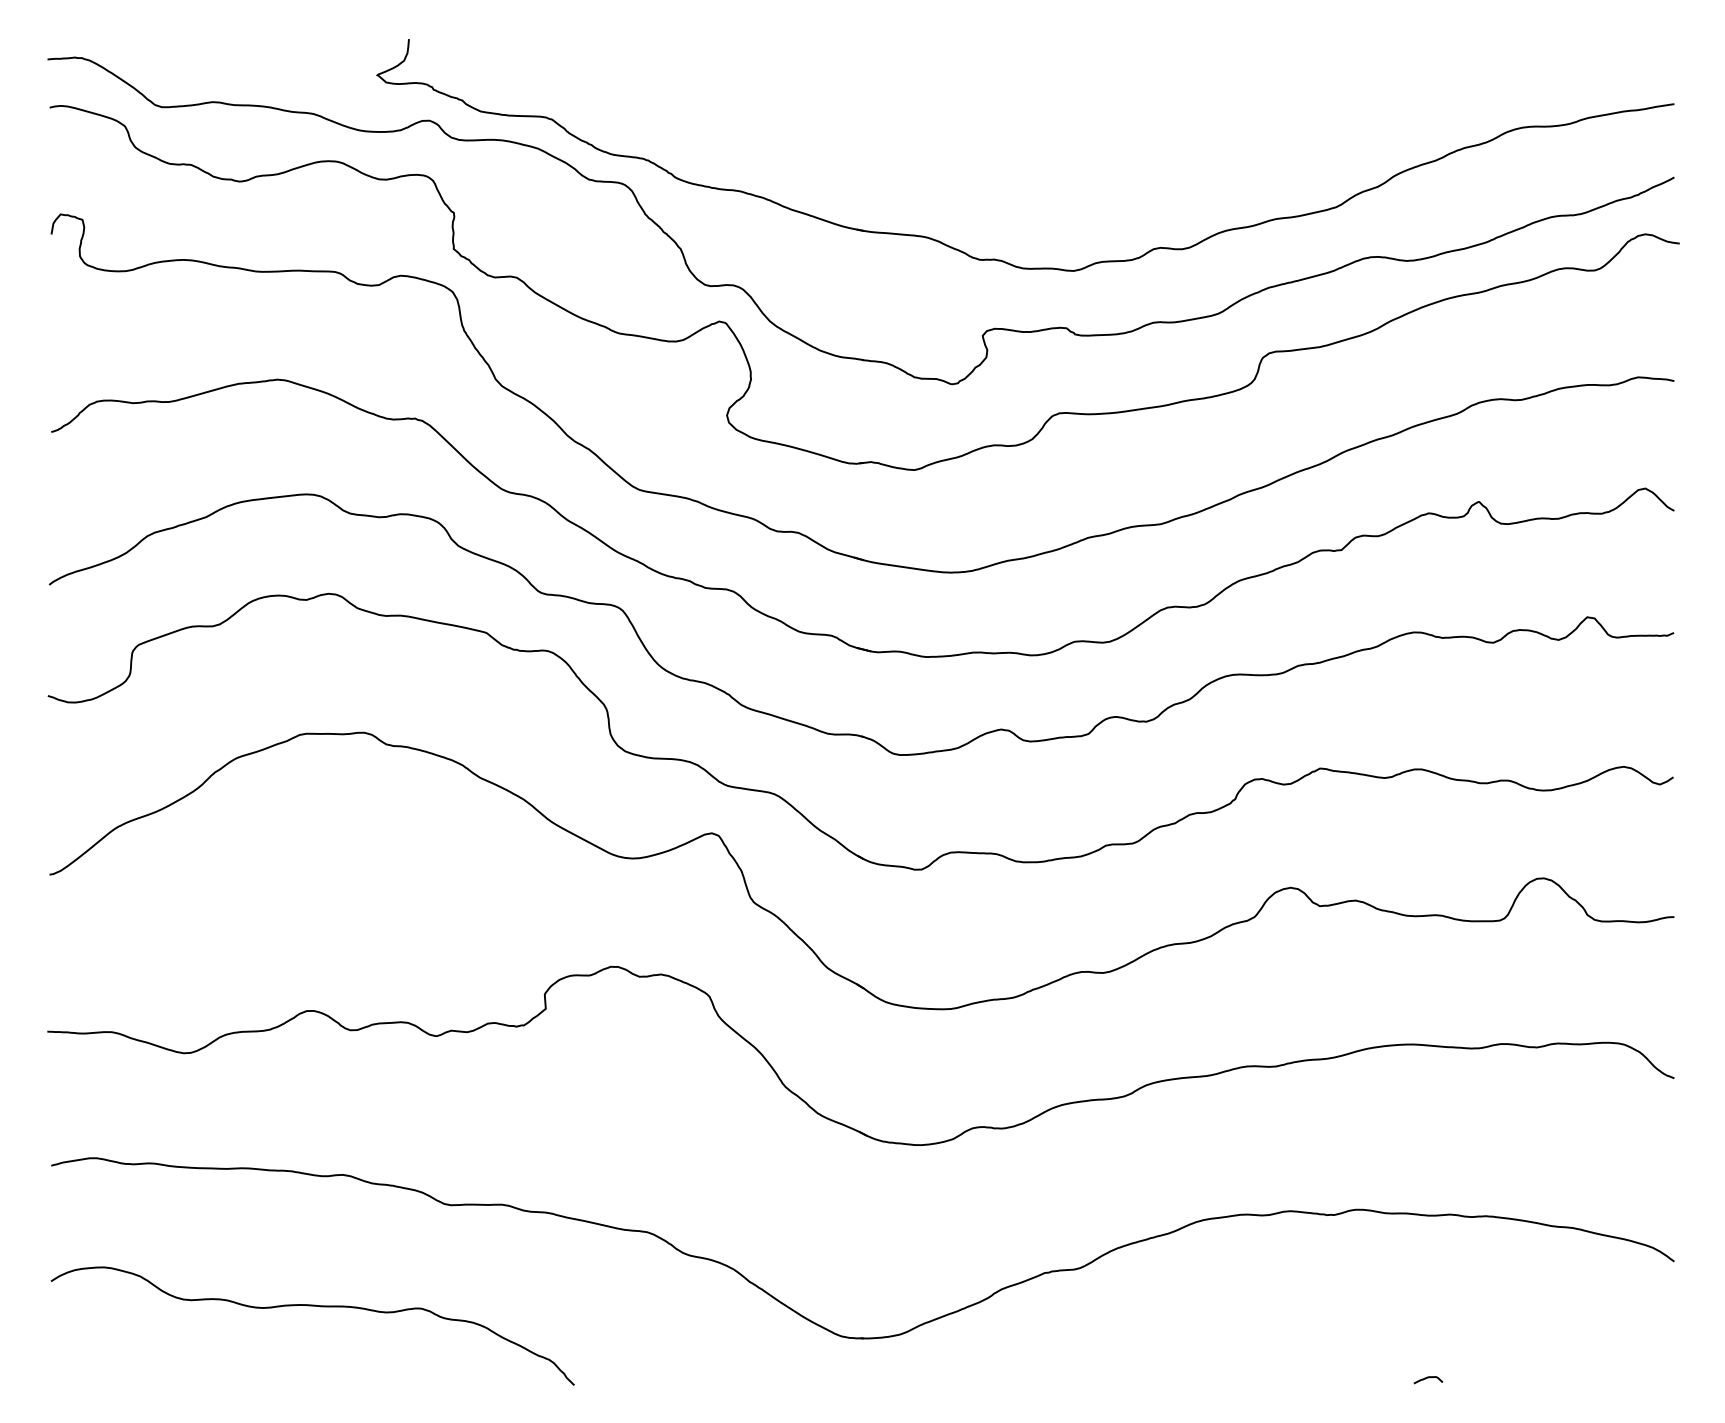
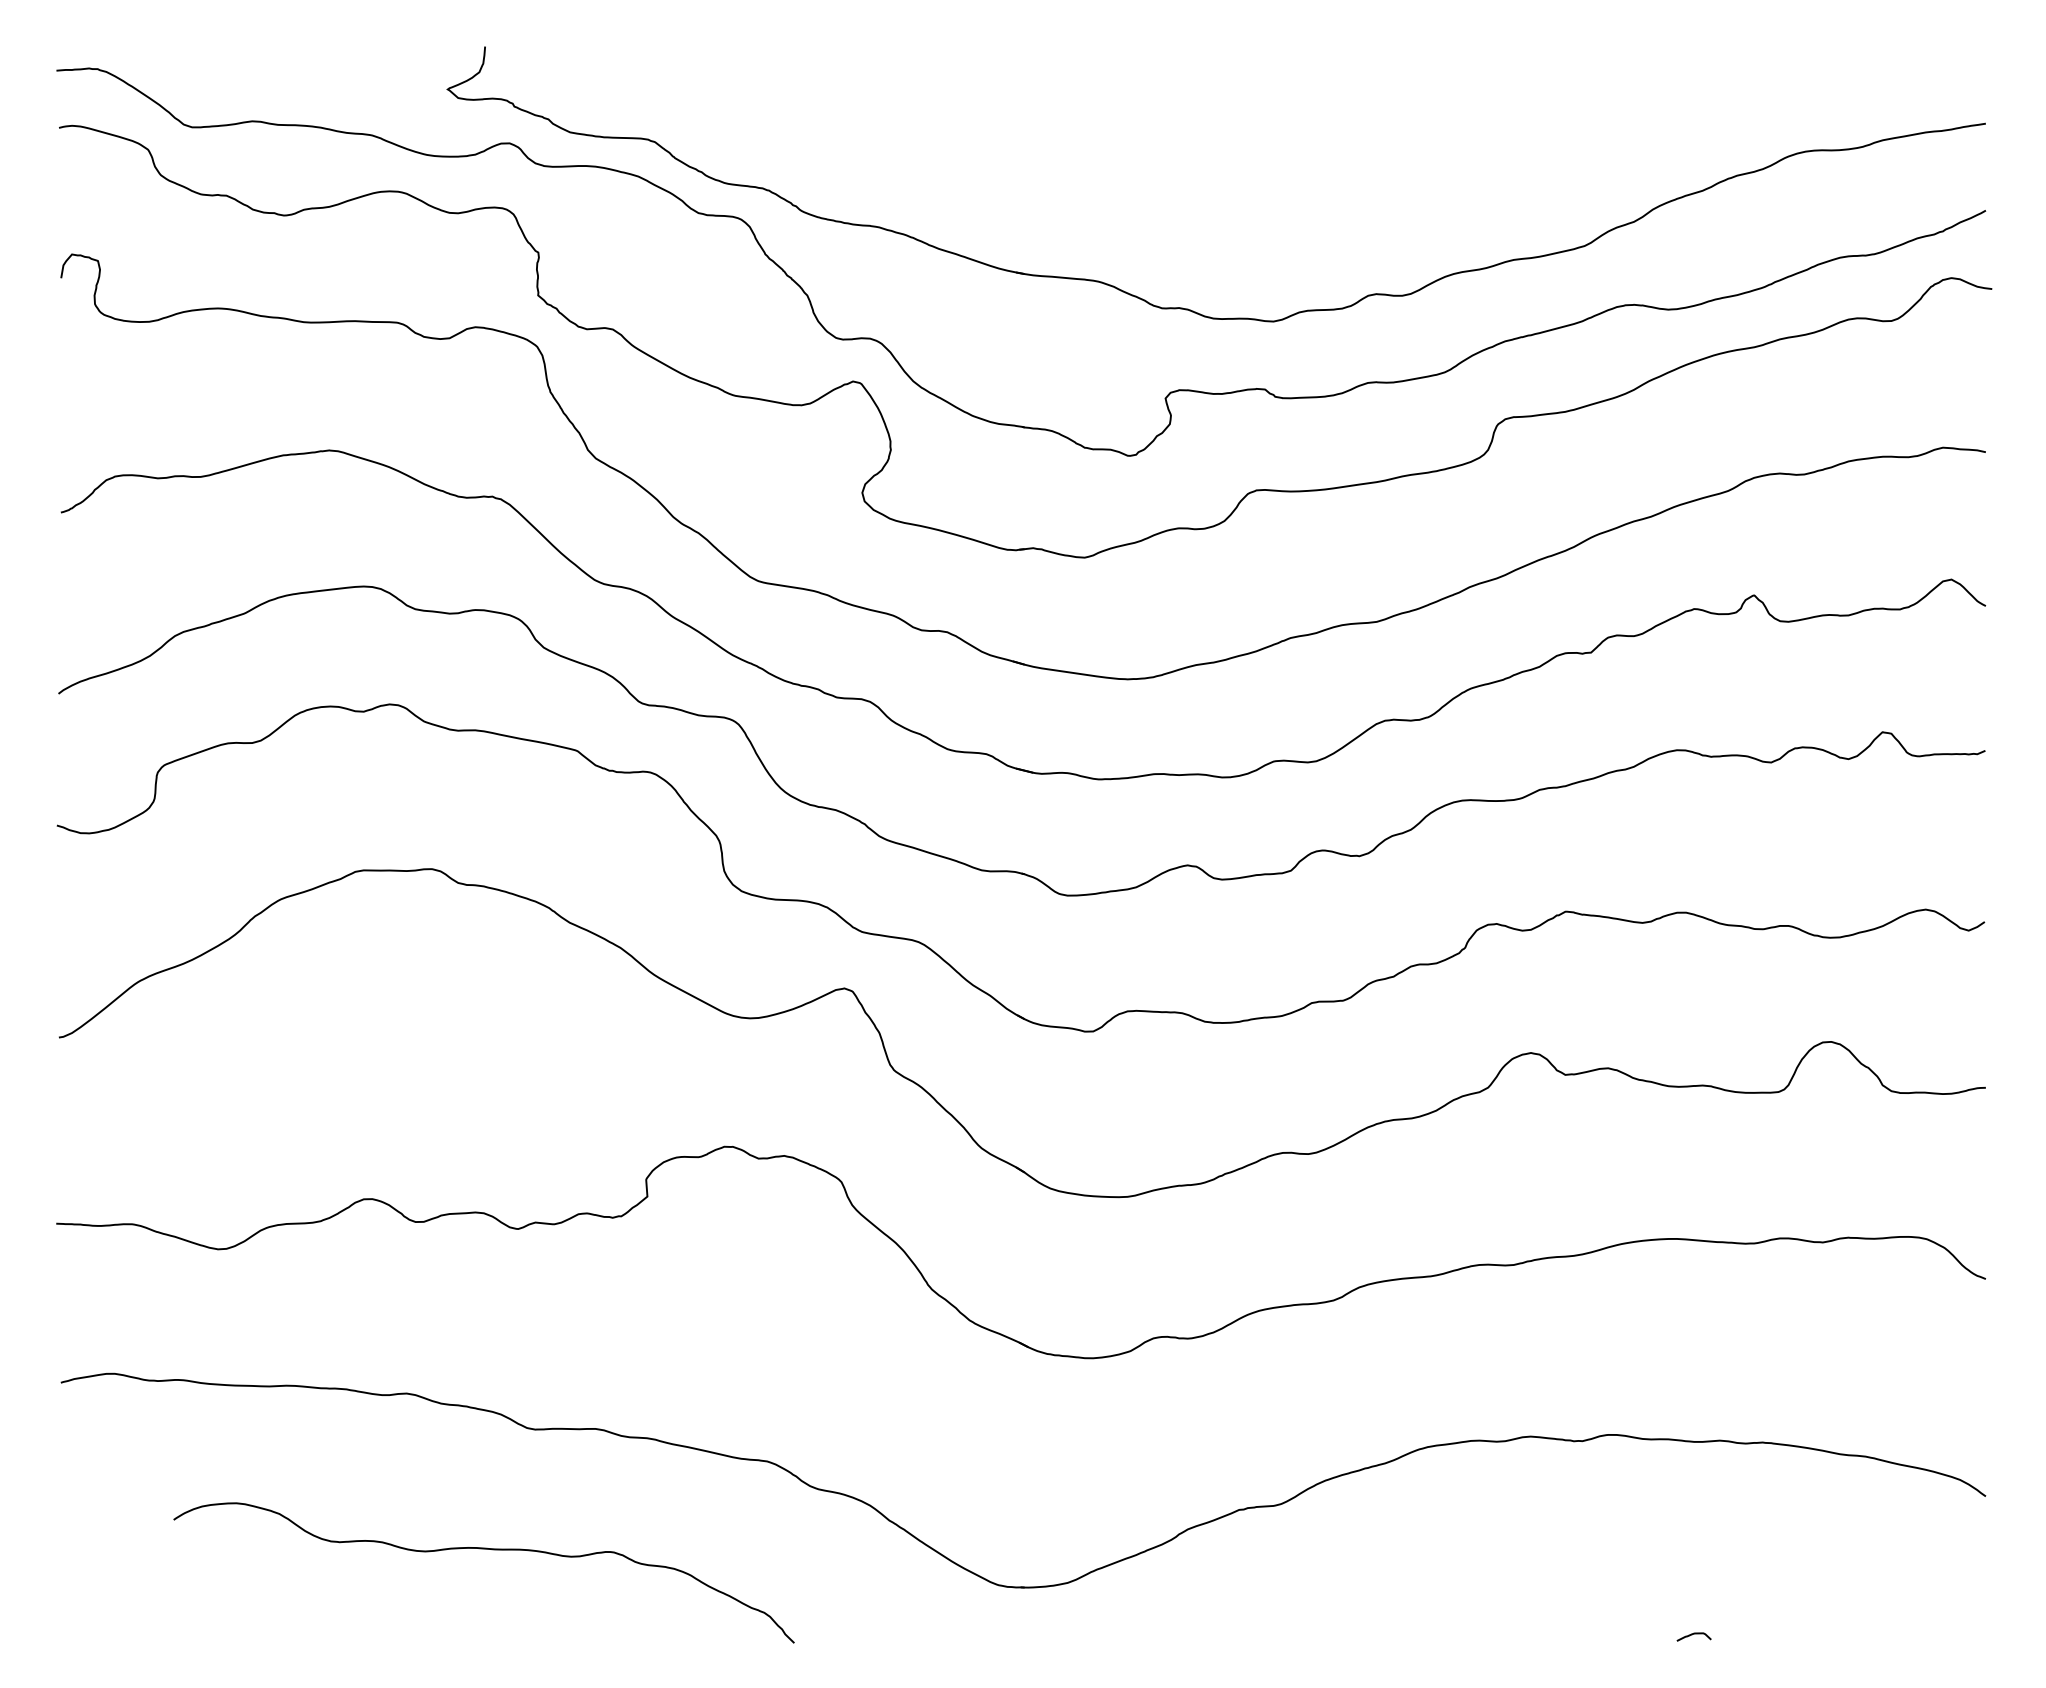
curve: (312, 1306) -> (483, 1549), moved

